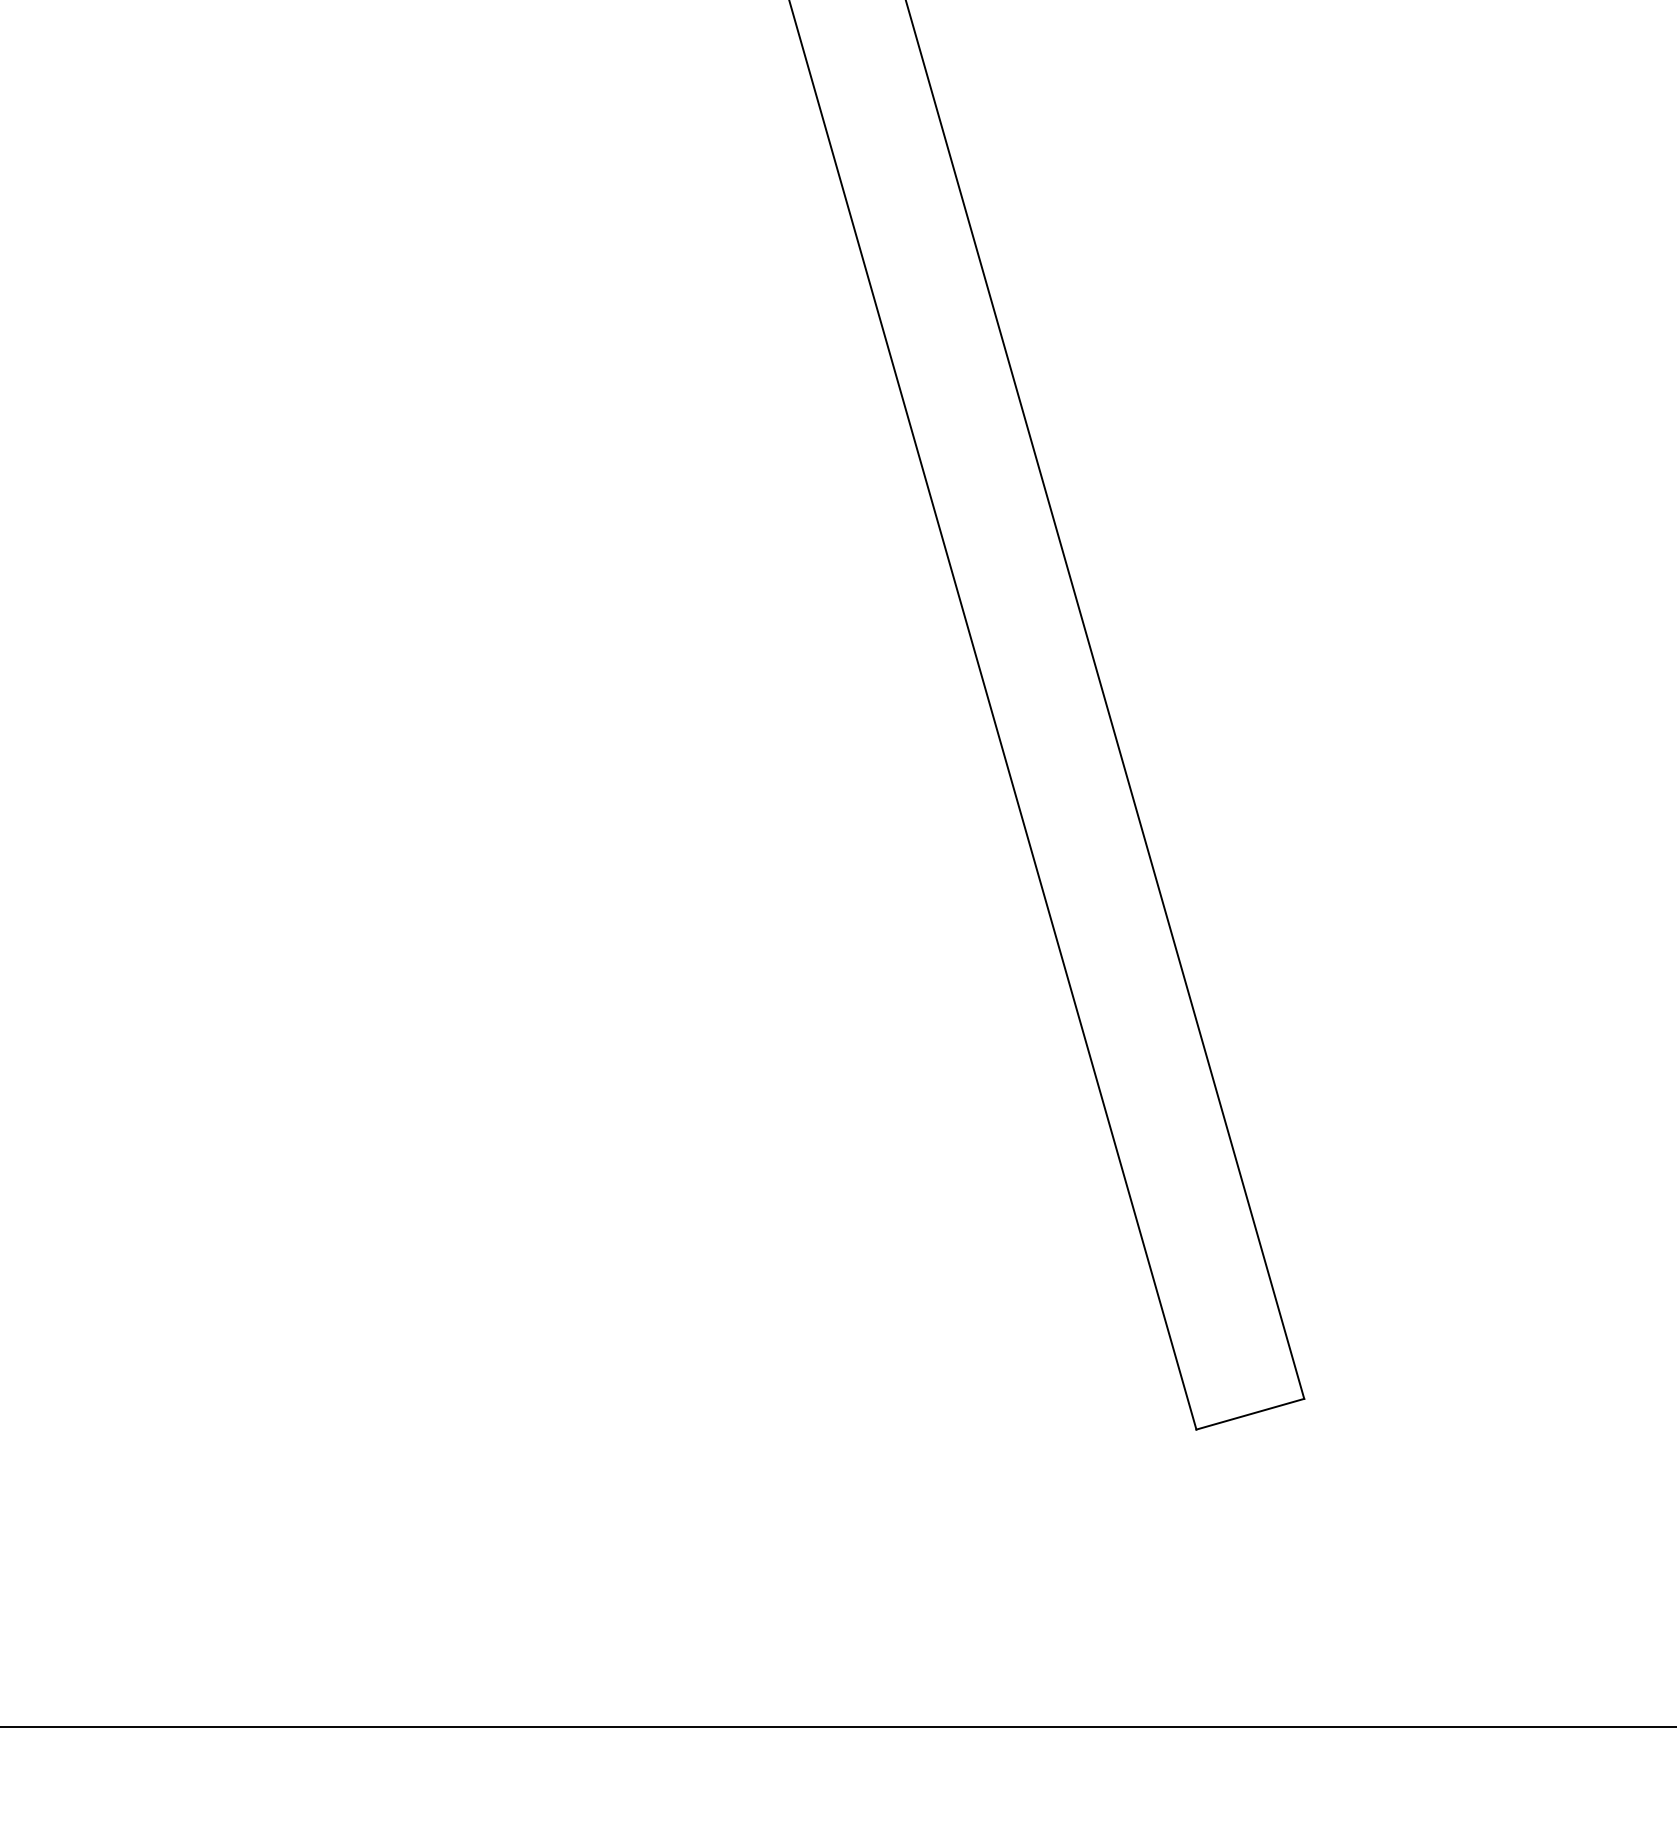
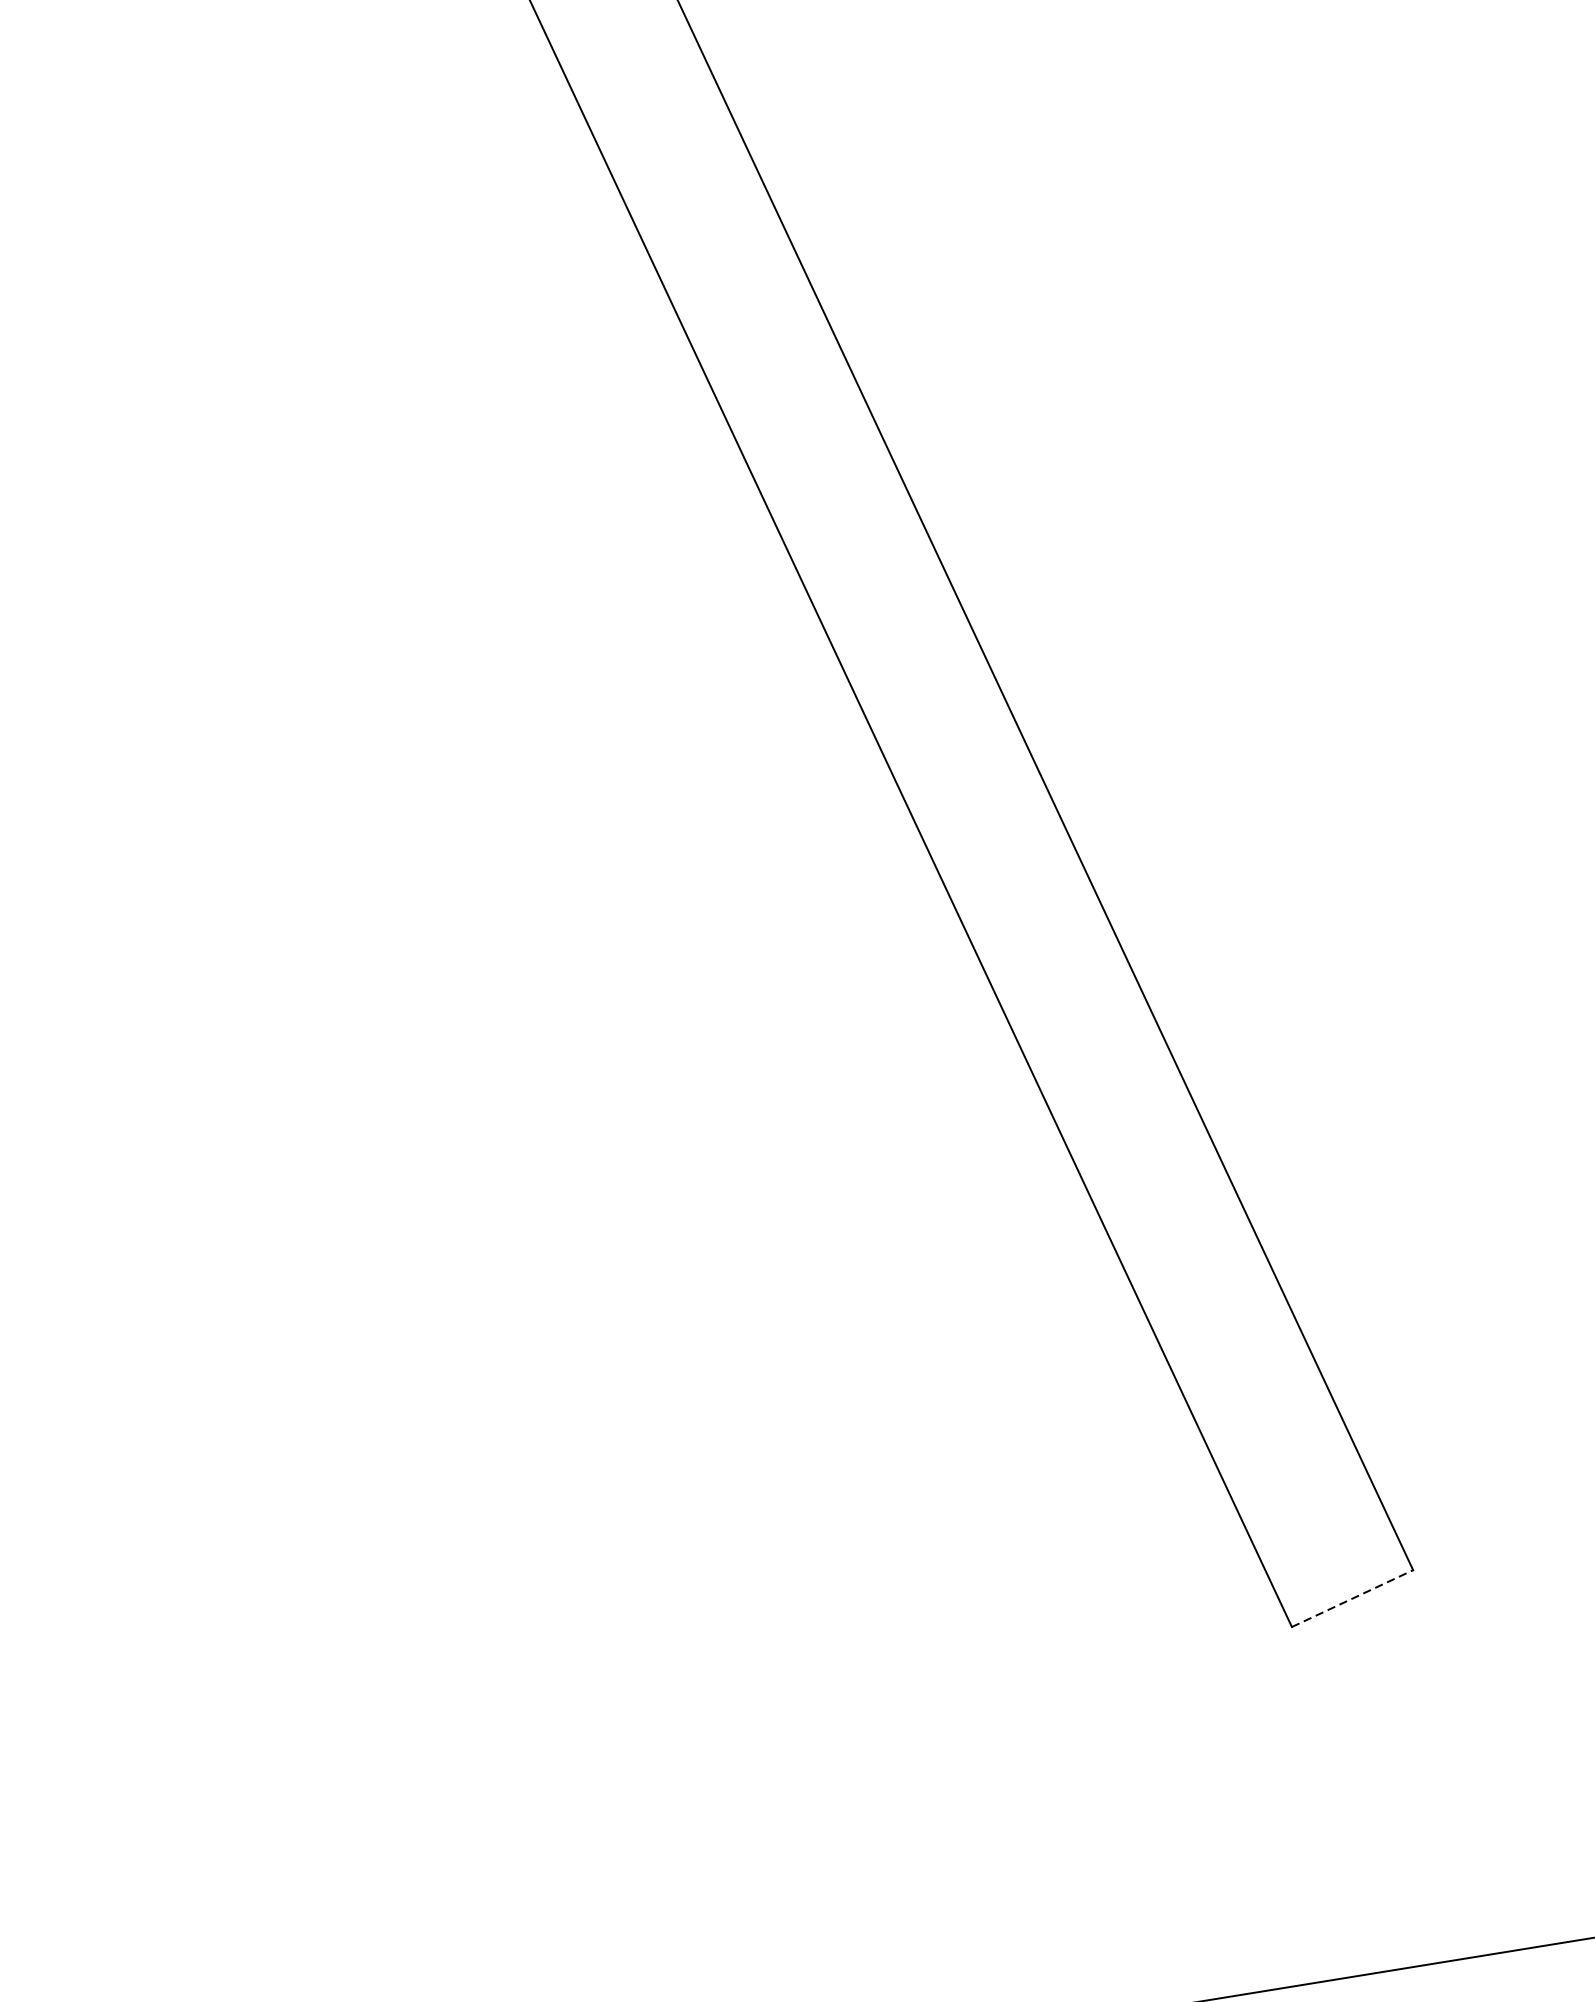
line: (1250, 1414) -> (1352, 1598), solid -> dashed

